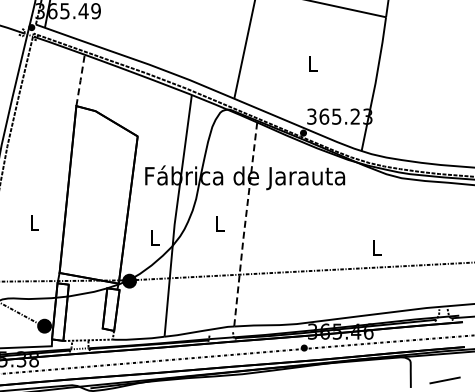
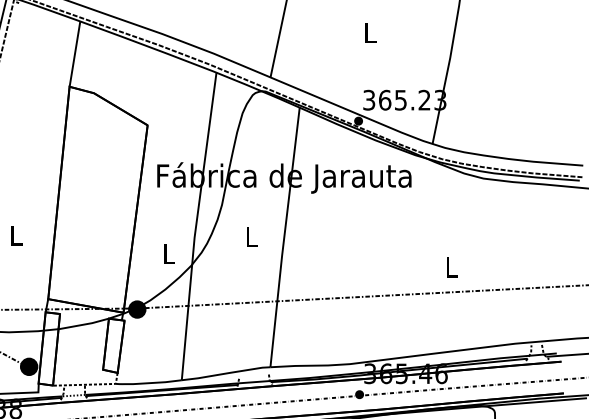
line: (80, 80) -> (74, 54), dashed -> solid
line: (245, 225) -> (284, 238), dashed -> solid

